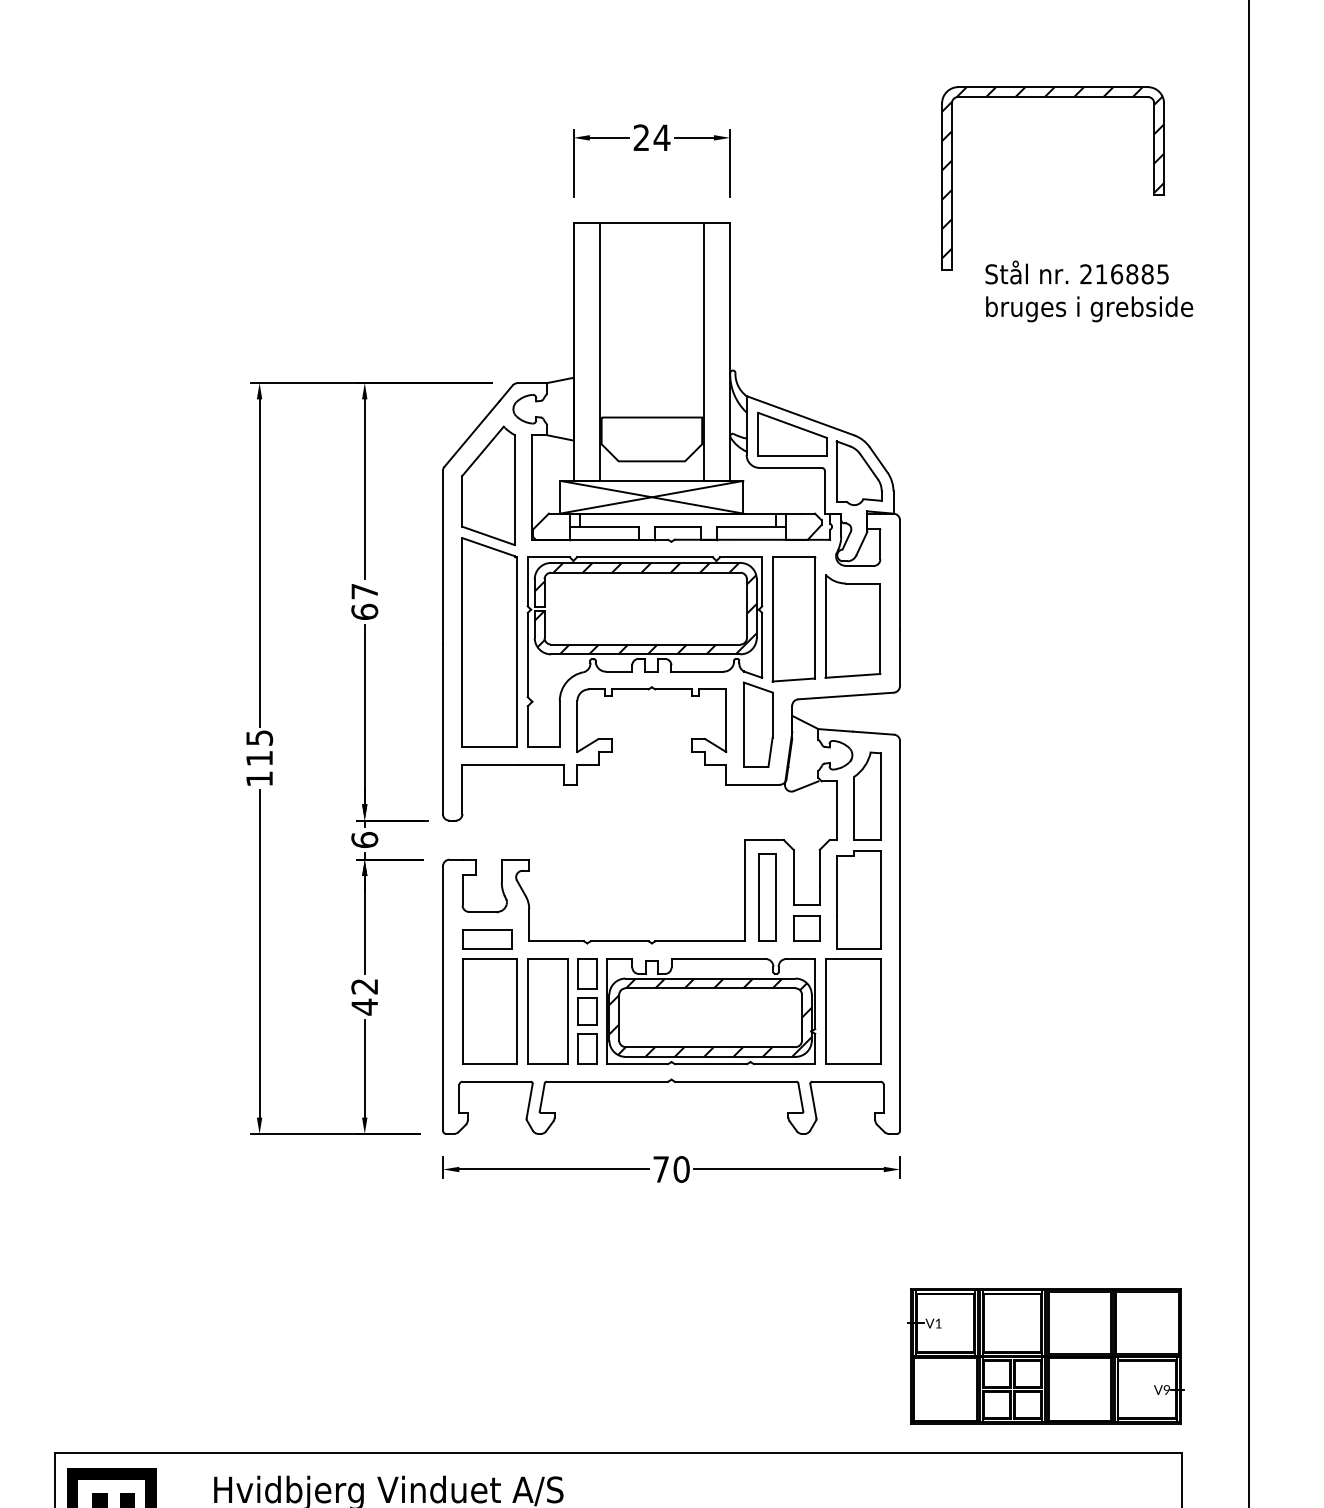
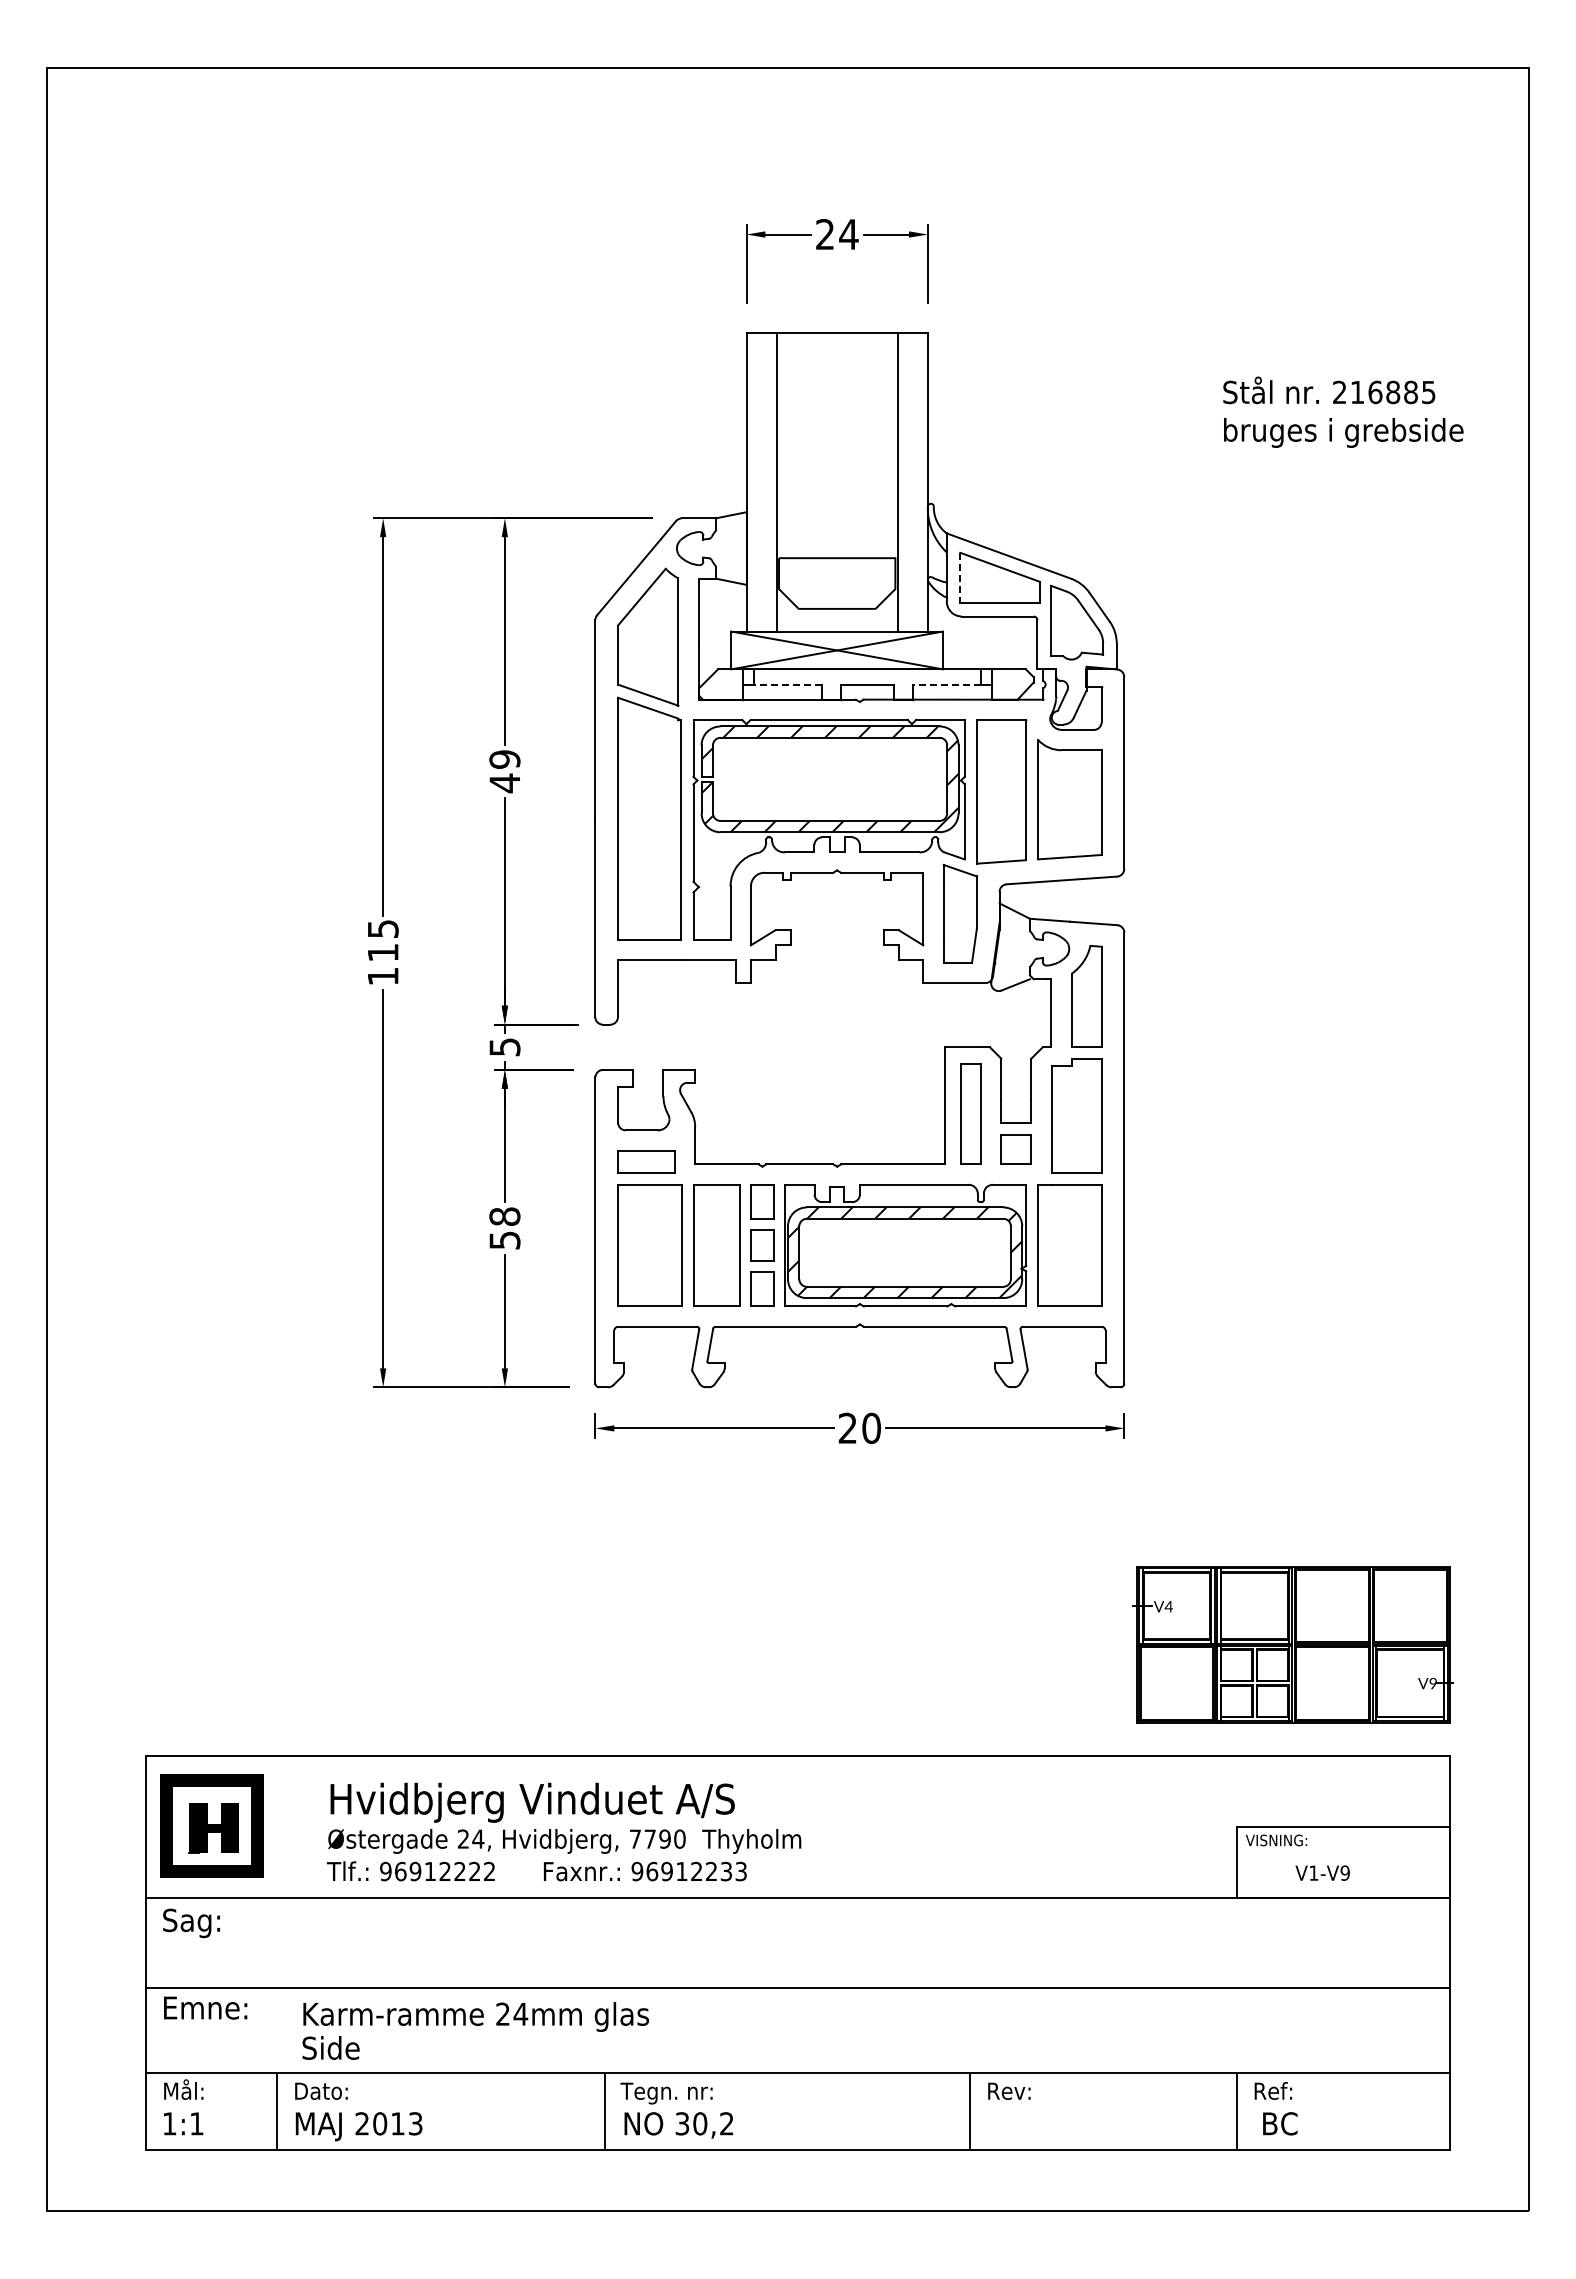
part: (1053, 97) -> (1301, 187), removed
line: (758, 435) -> (960, 578), solid -> dashed
line: (608, 526) -> (787, 684), solid -> dashed
line: (746, 526) -> (946, 684), solid -> dashed
text: (364, 601) -> (504, 771), 67 -> 49
text: (364, 839) -> (504, 1046), 6 -> 5
text: (364, 996) -> (504, 1228), 42 -> 58
text: (660, 1168) -> (847, 1427), 70 -> 20
text: (938, 1323) -> (1168, 1606), V1 -> V4

